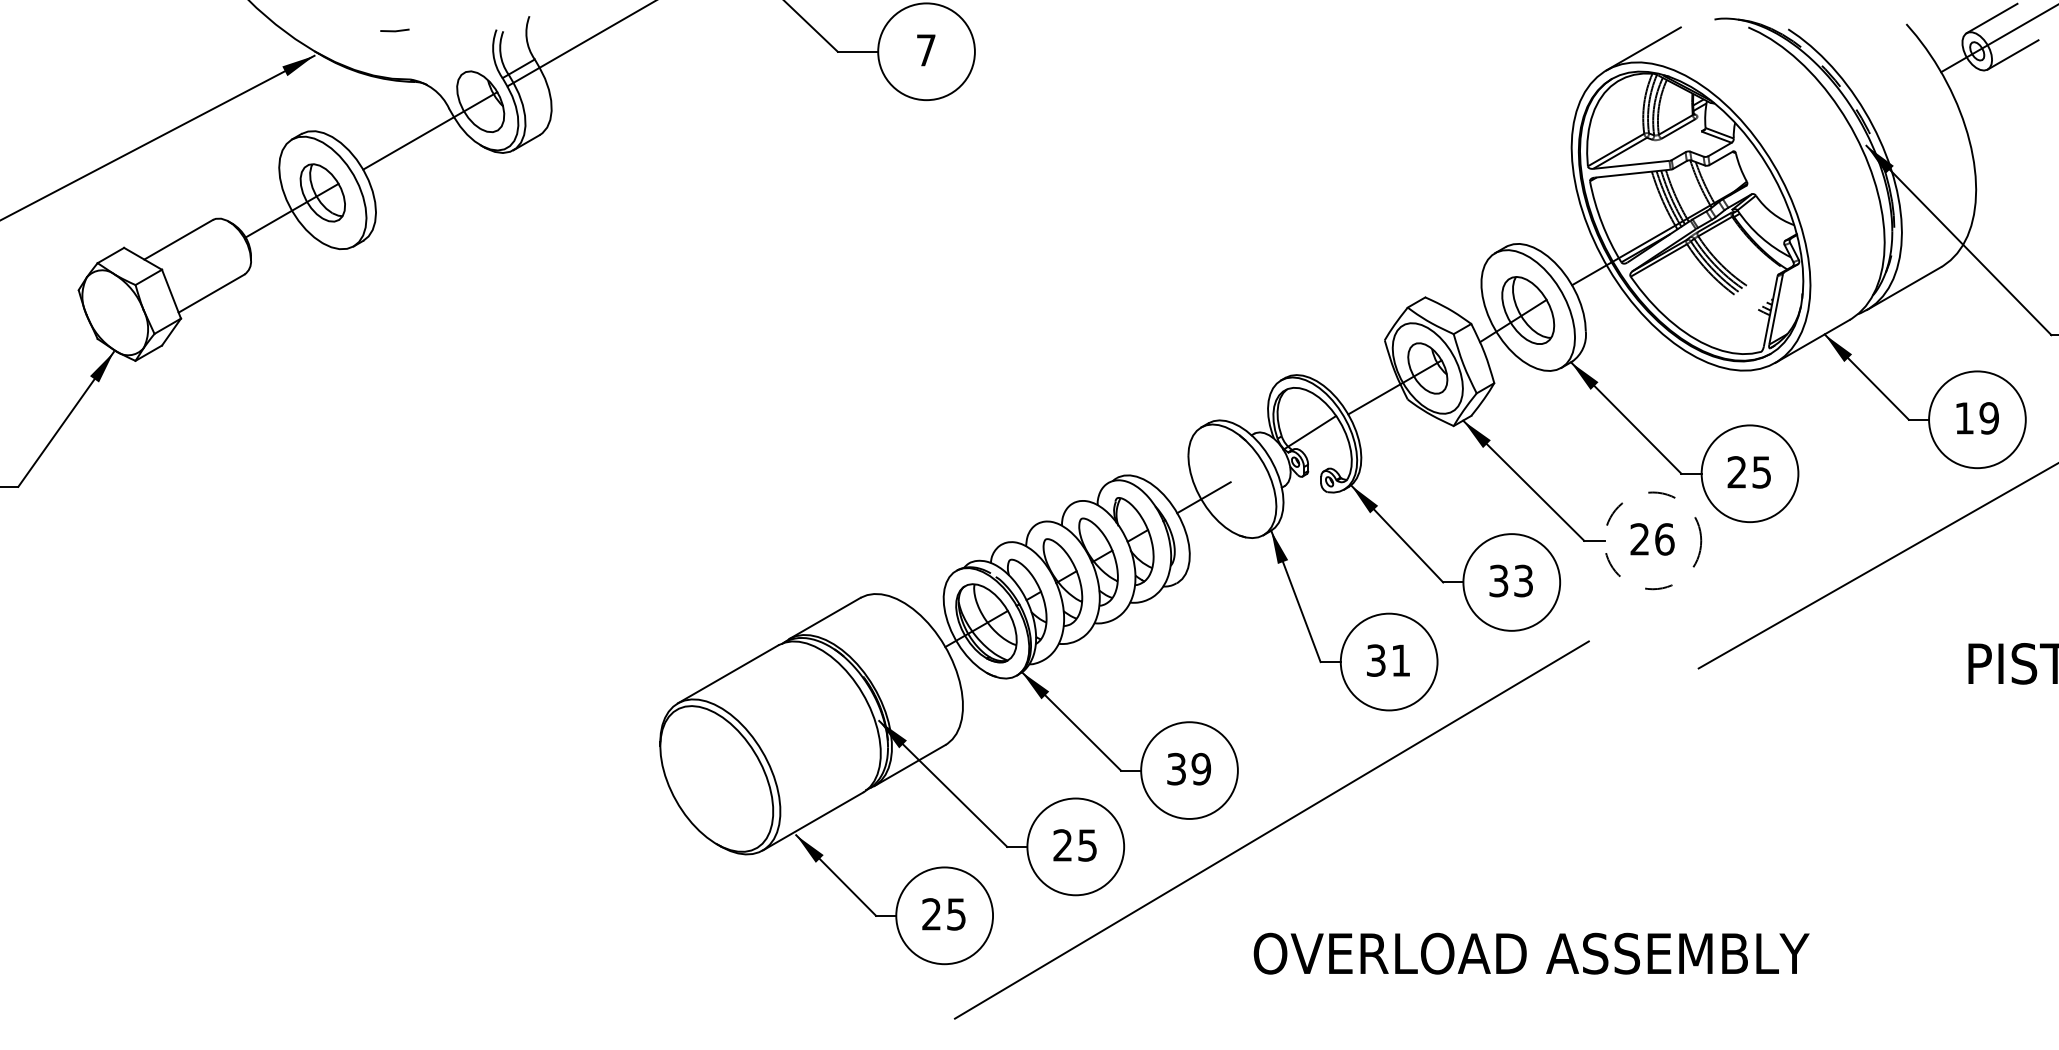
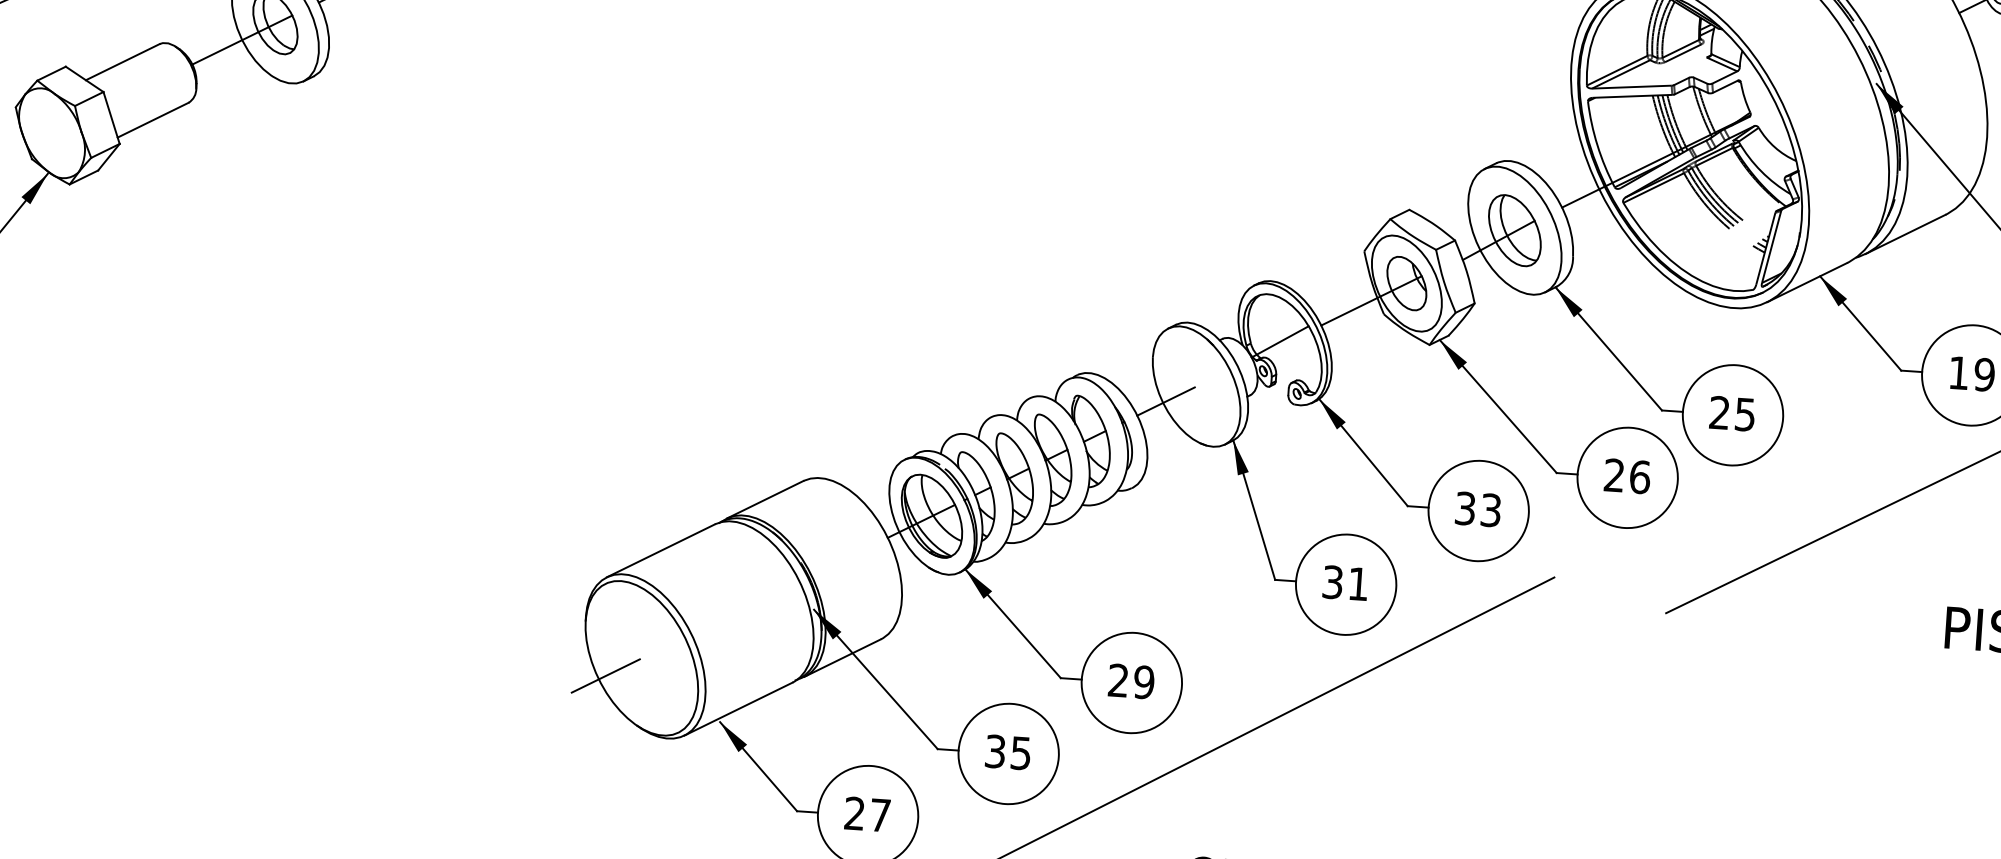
circle: (1652, 540) -> (1627, 477), dashed -> solid
text: (1176, 769) -> (1118, 680), 39 -> 29
line: (682, 798) -> (604, 676), added
text: (1062, 845) -> (995, 751), 25 -> 35
text: (956, 914) -> (880, 815), 25 -> 27

